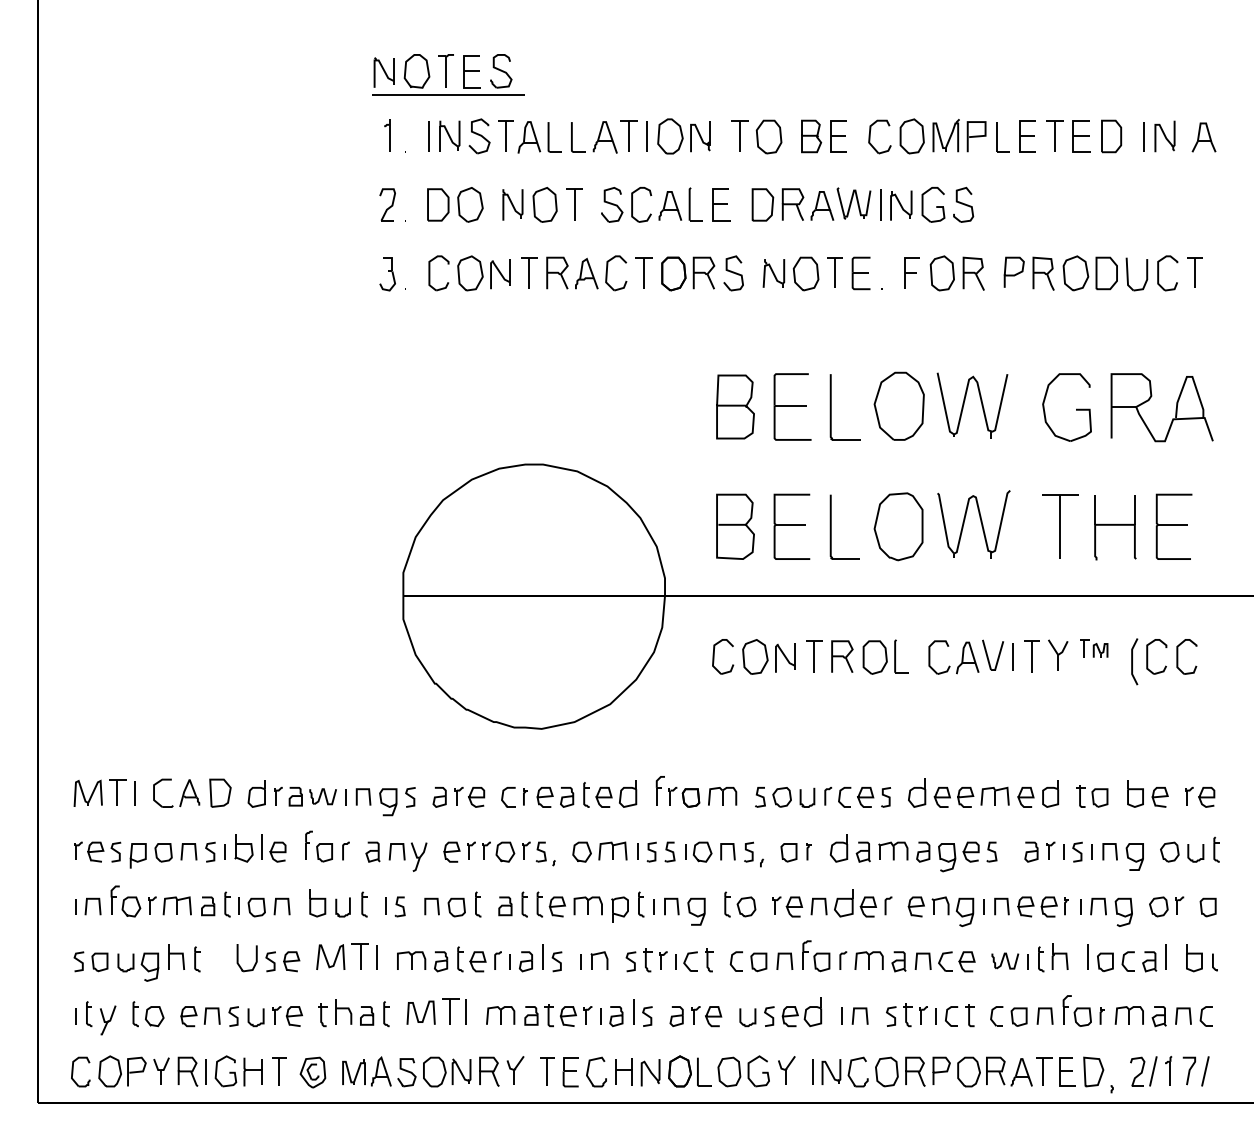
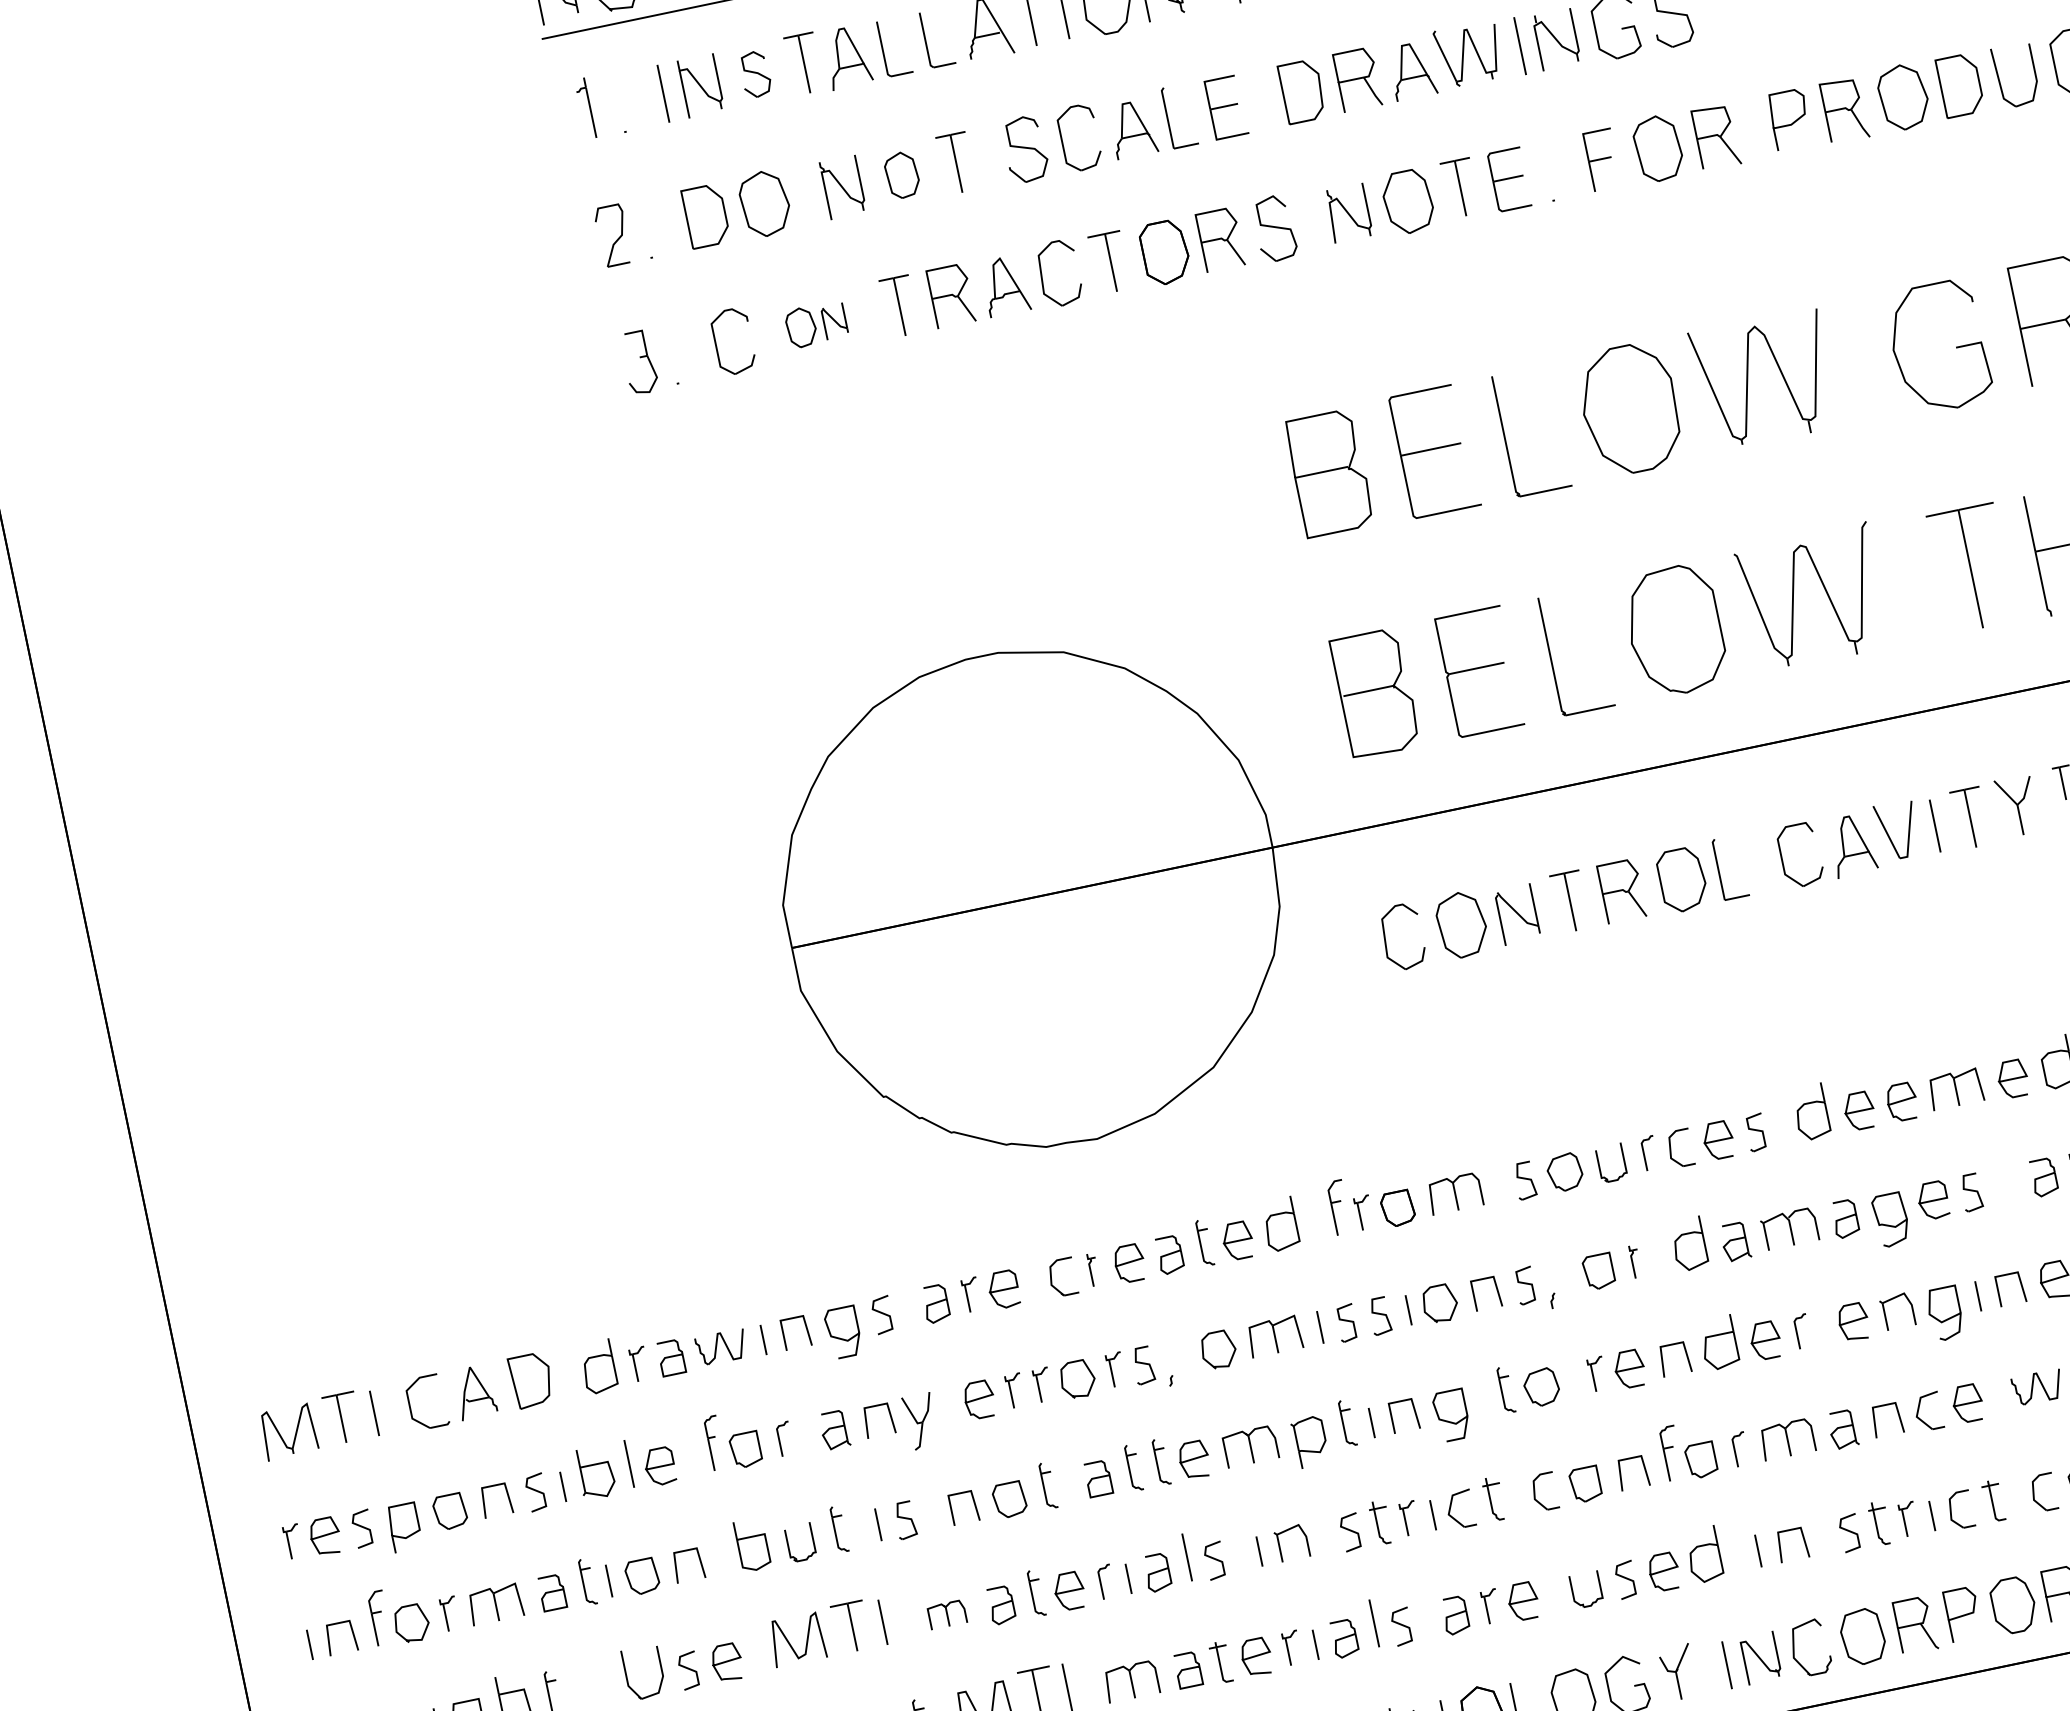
part: (479, 136) -> (755, 74), size x0.7
part: (544, 204) -> (900, 174), size x0.7
part: (483, 273) -> (815, 324), size x0.6
part: (411, 960) -> (946, 1614), size x0.7

